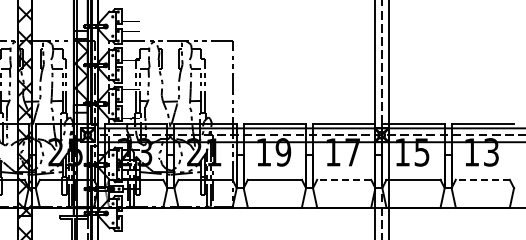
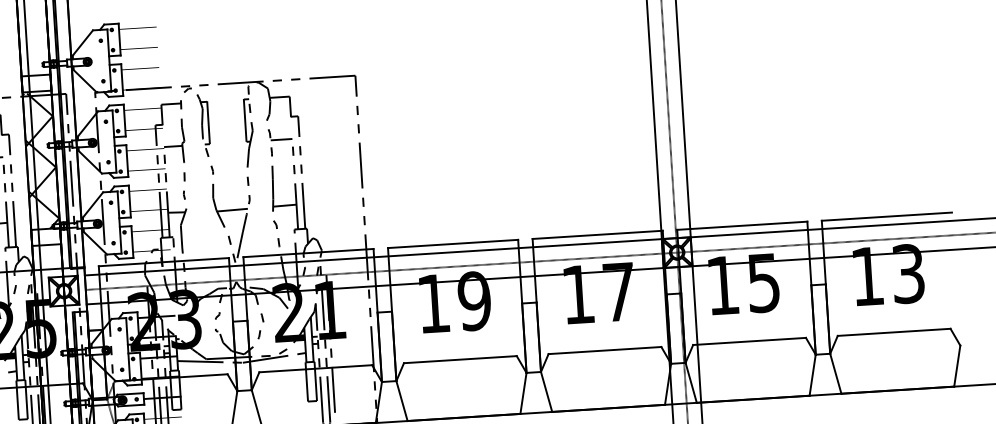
line: (343, 179) -> (603, 349), dashed -> solid
line: (482, 179) -> (893, 331), dashed -> solid

